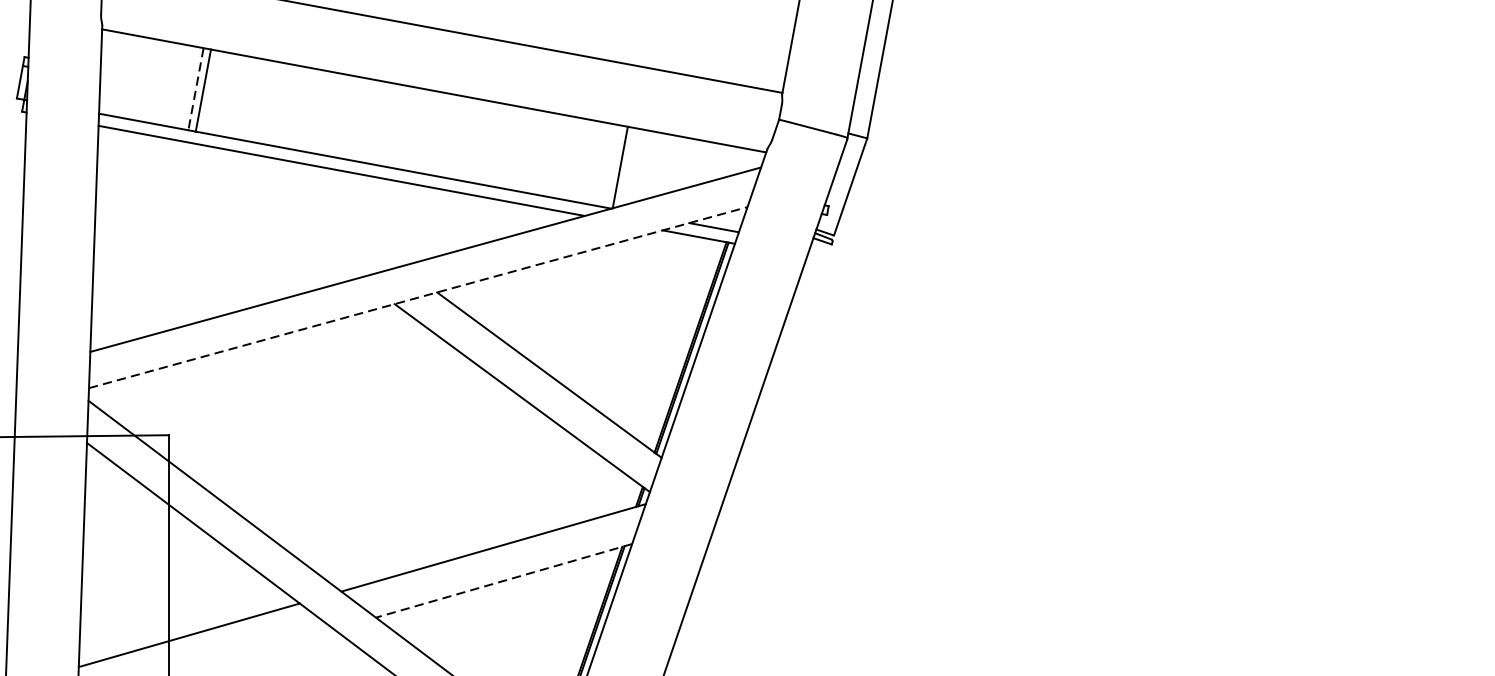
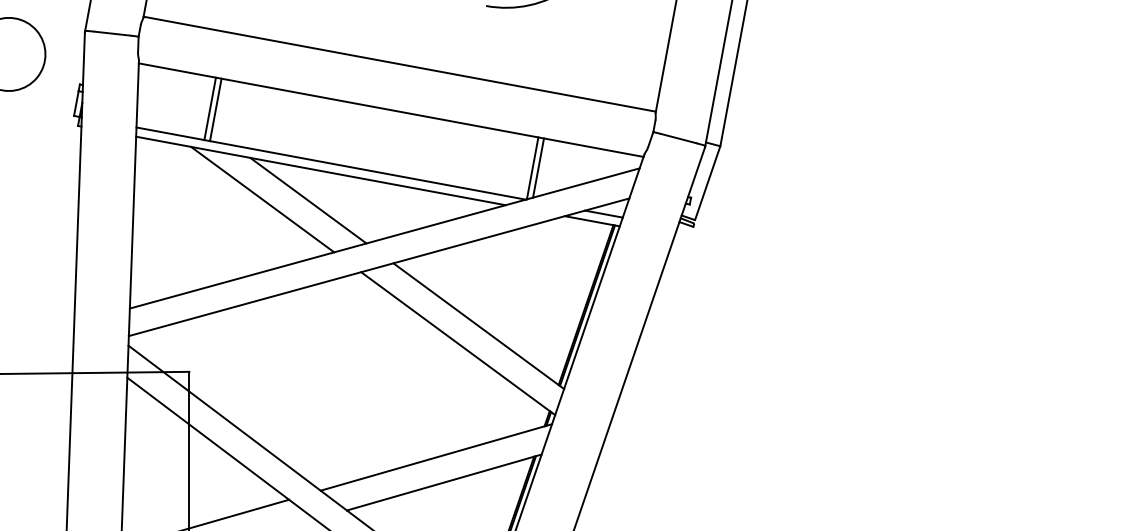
line: (196, 88) -> (210, 108), dashed -> solid
line: (627, 166) -> (538, 167), added
line: (264, 208) -> (262, 199), added
line: (325, 209) -> (308, 200), added
line: (418, 297) -> (379, 267), dashed -> solid
line: (502, 580) -> (443, 482), dashed -> solid

